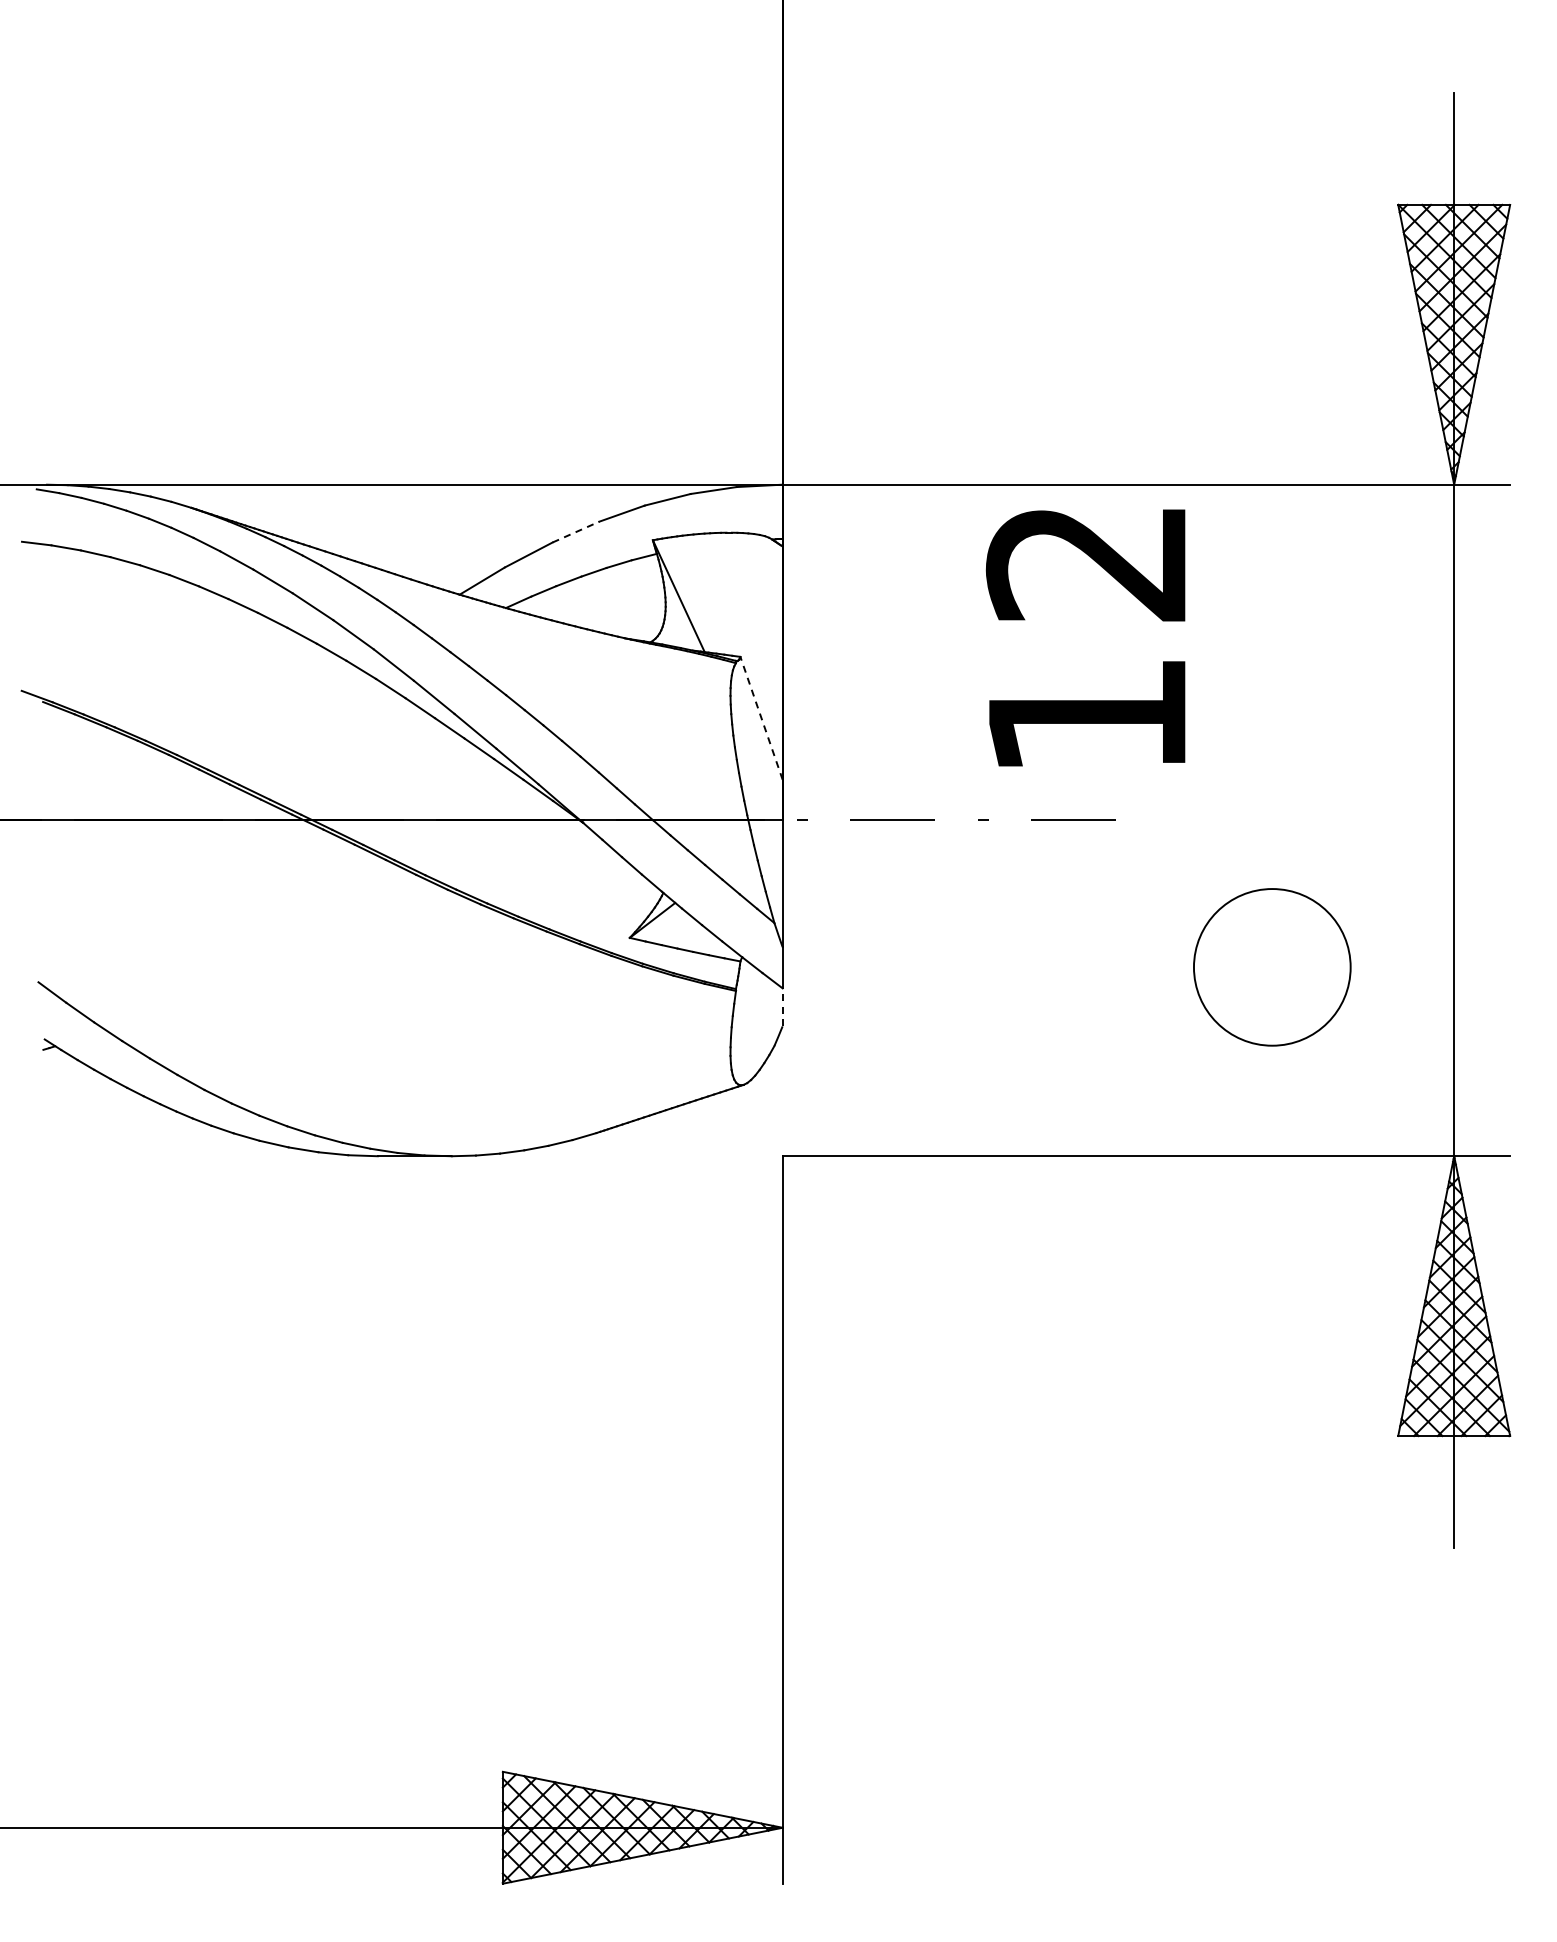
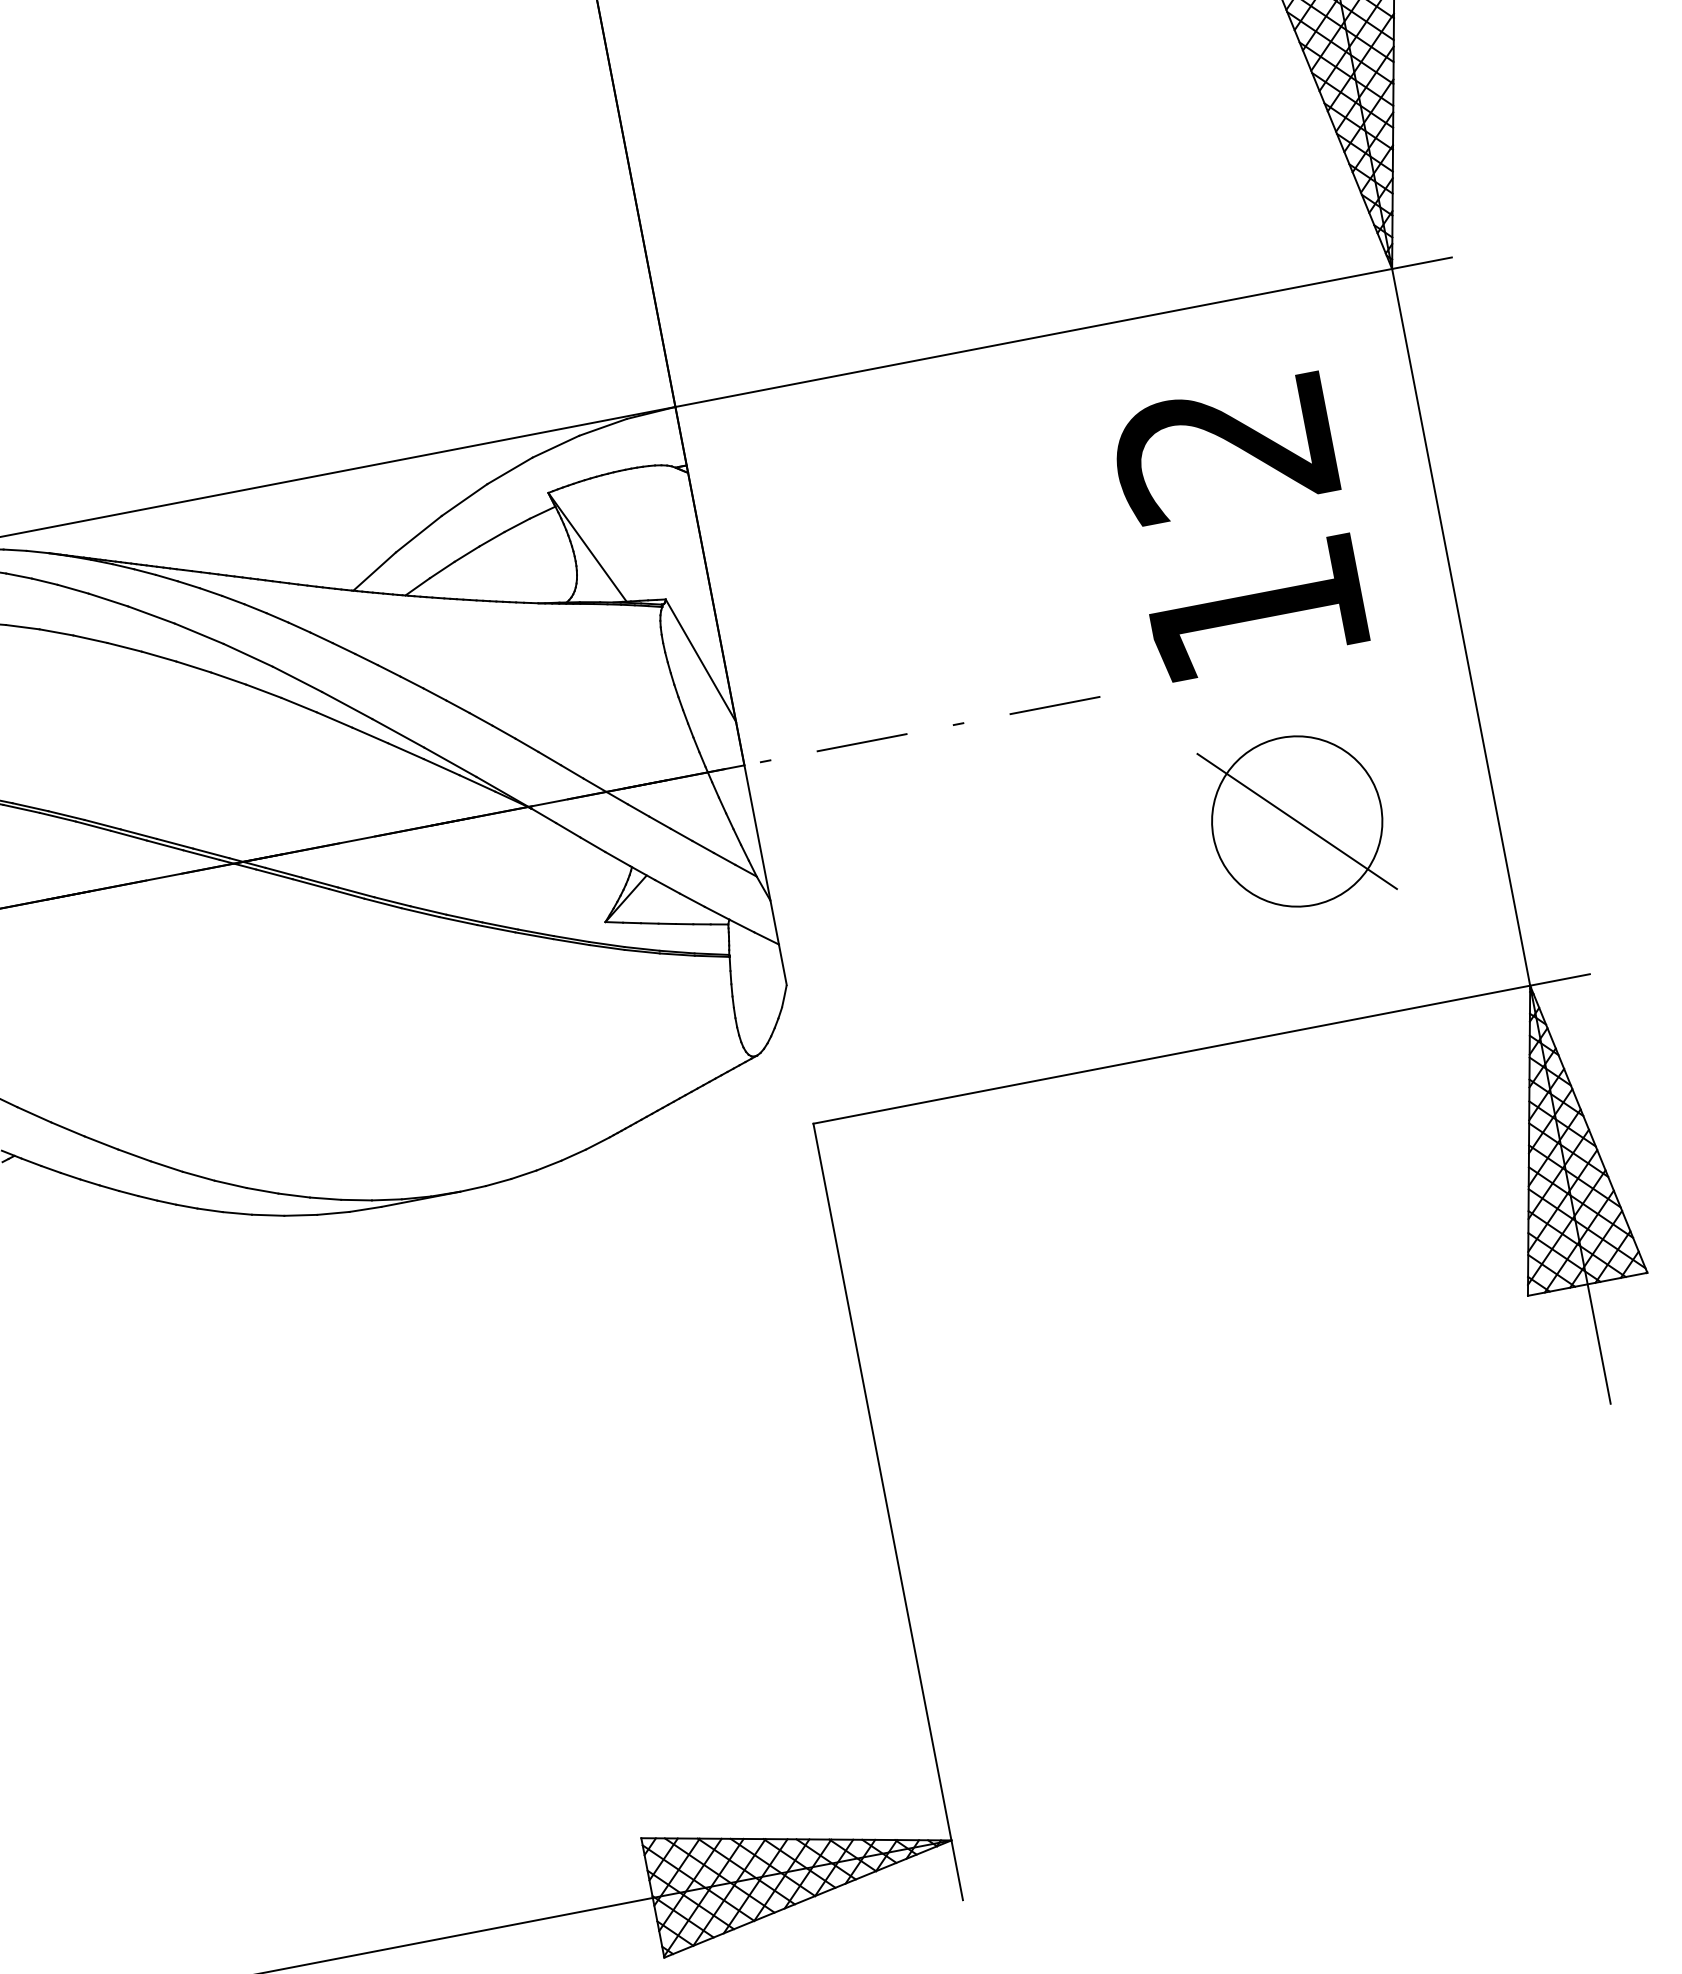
line: (575, 532) -> (464, 500), dashed -> solid
text: (1085, 637) -> (1238, 527), moved
line: (761, 718) -> (700, 660), dashed -> solid
line: (1271, 967) -> (1296, 821), added
line: (782, 1007) -> (782, 964), dashed -> solid

